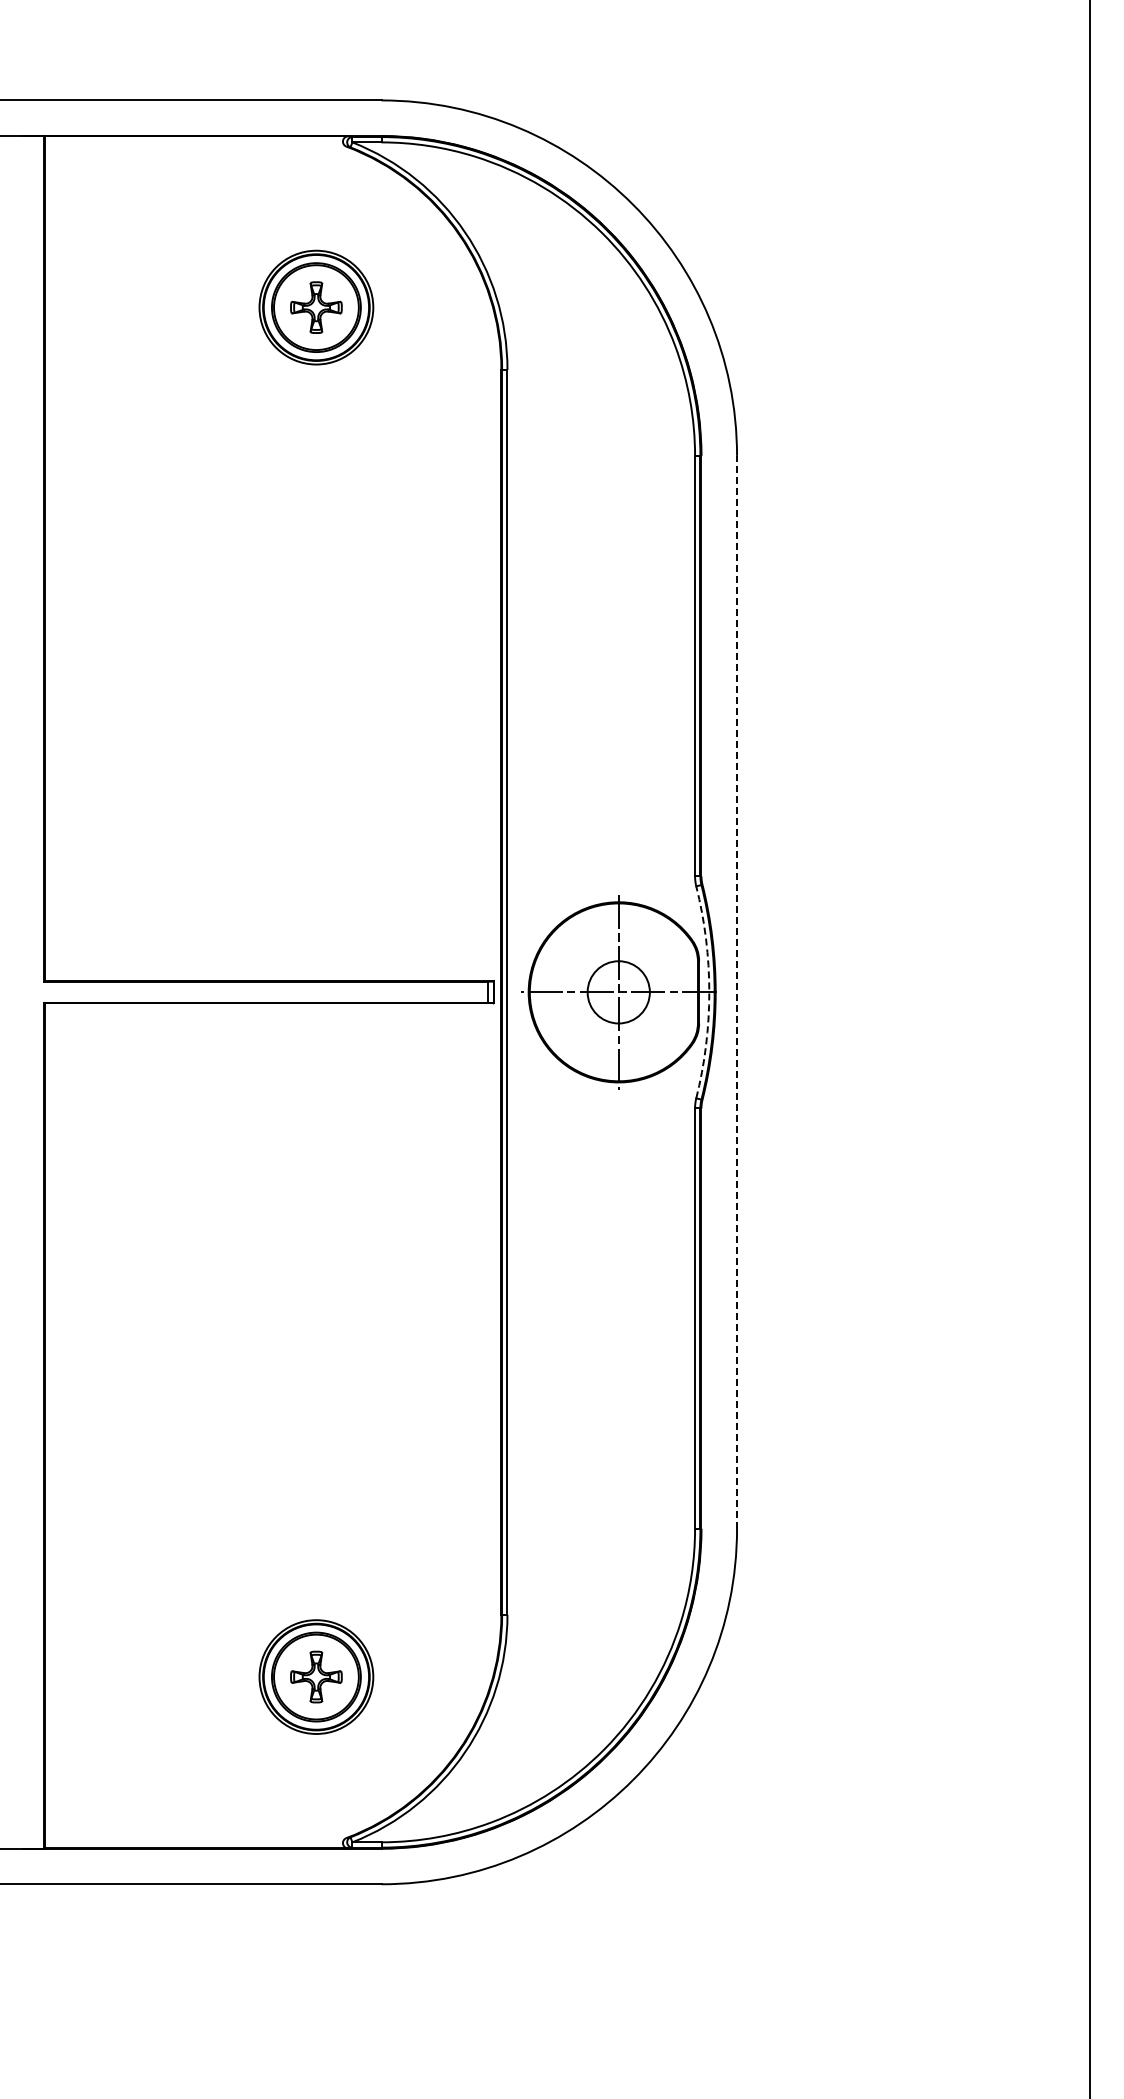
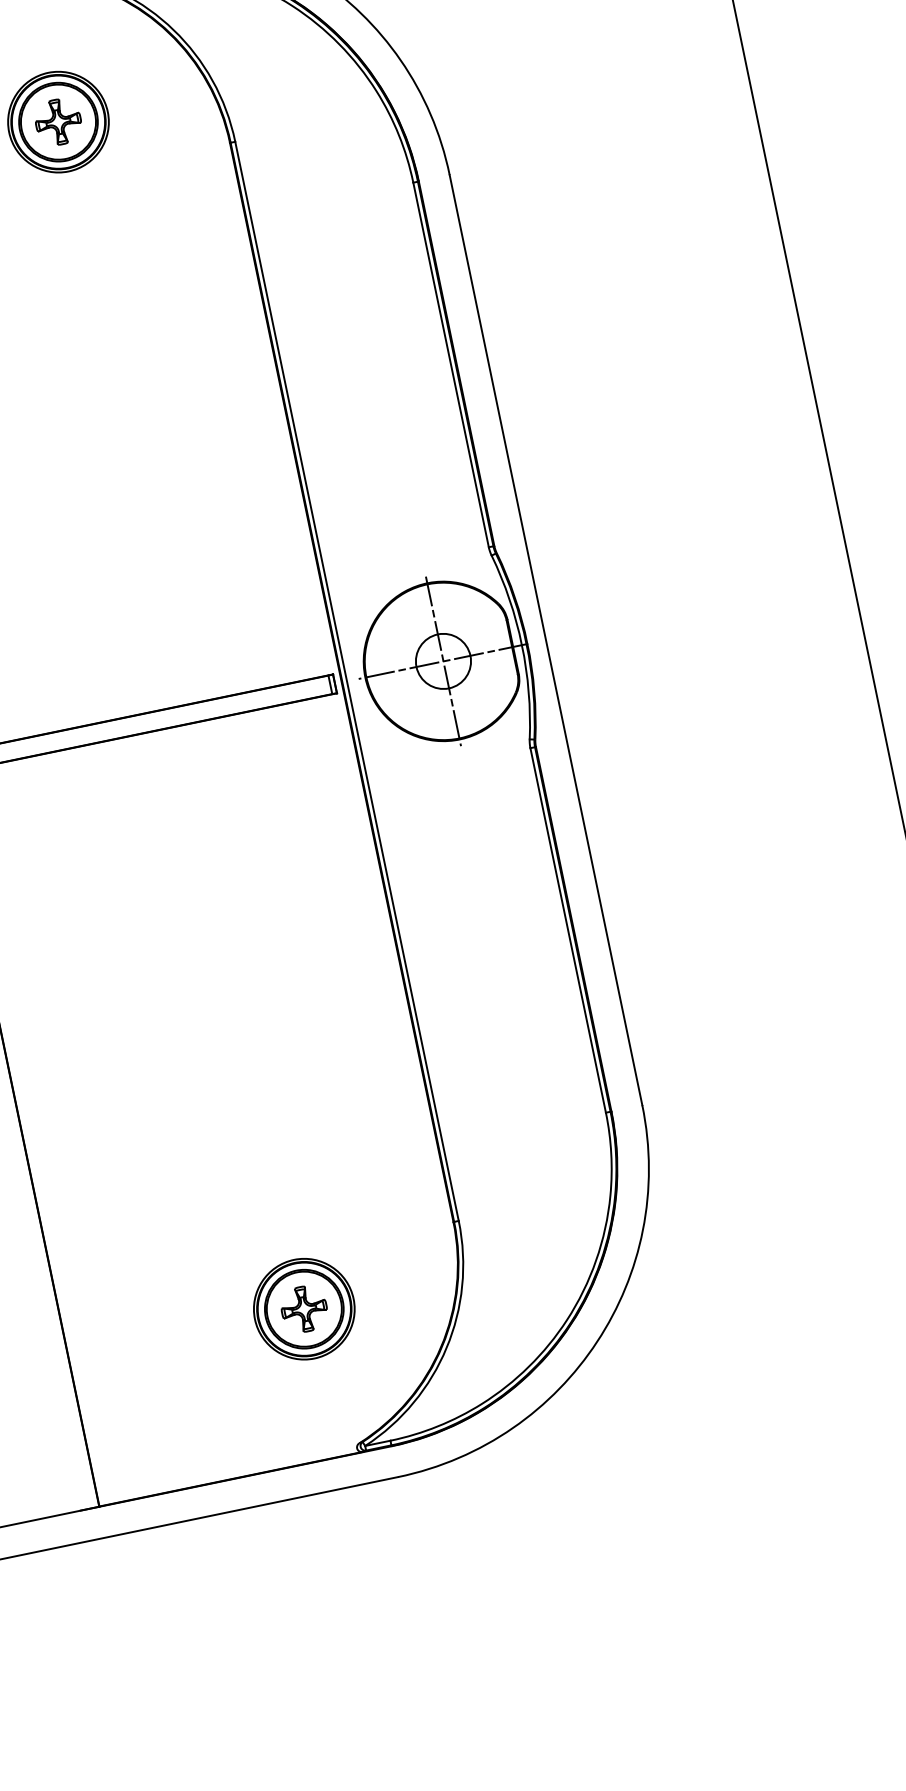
line: (737, 991) -> (546, 639), dashed -> solid
arc: (709, 992) -> (522, 645), dashed -> solid

